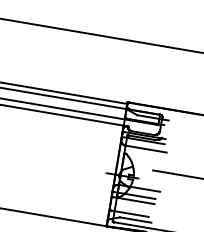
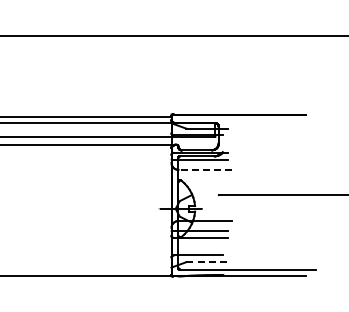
line: (146, 148) -> (205, 169), solid -> dashed
line: (136, 220) -> (207, 262), solid -> dashed

